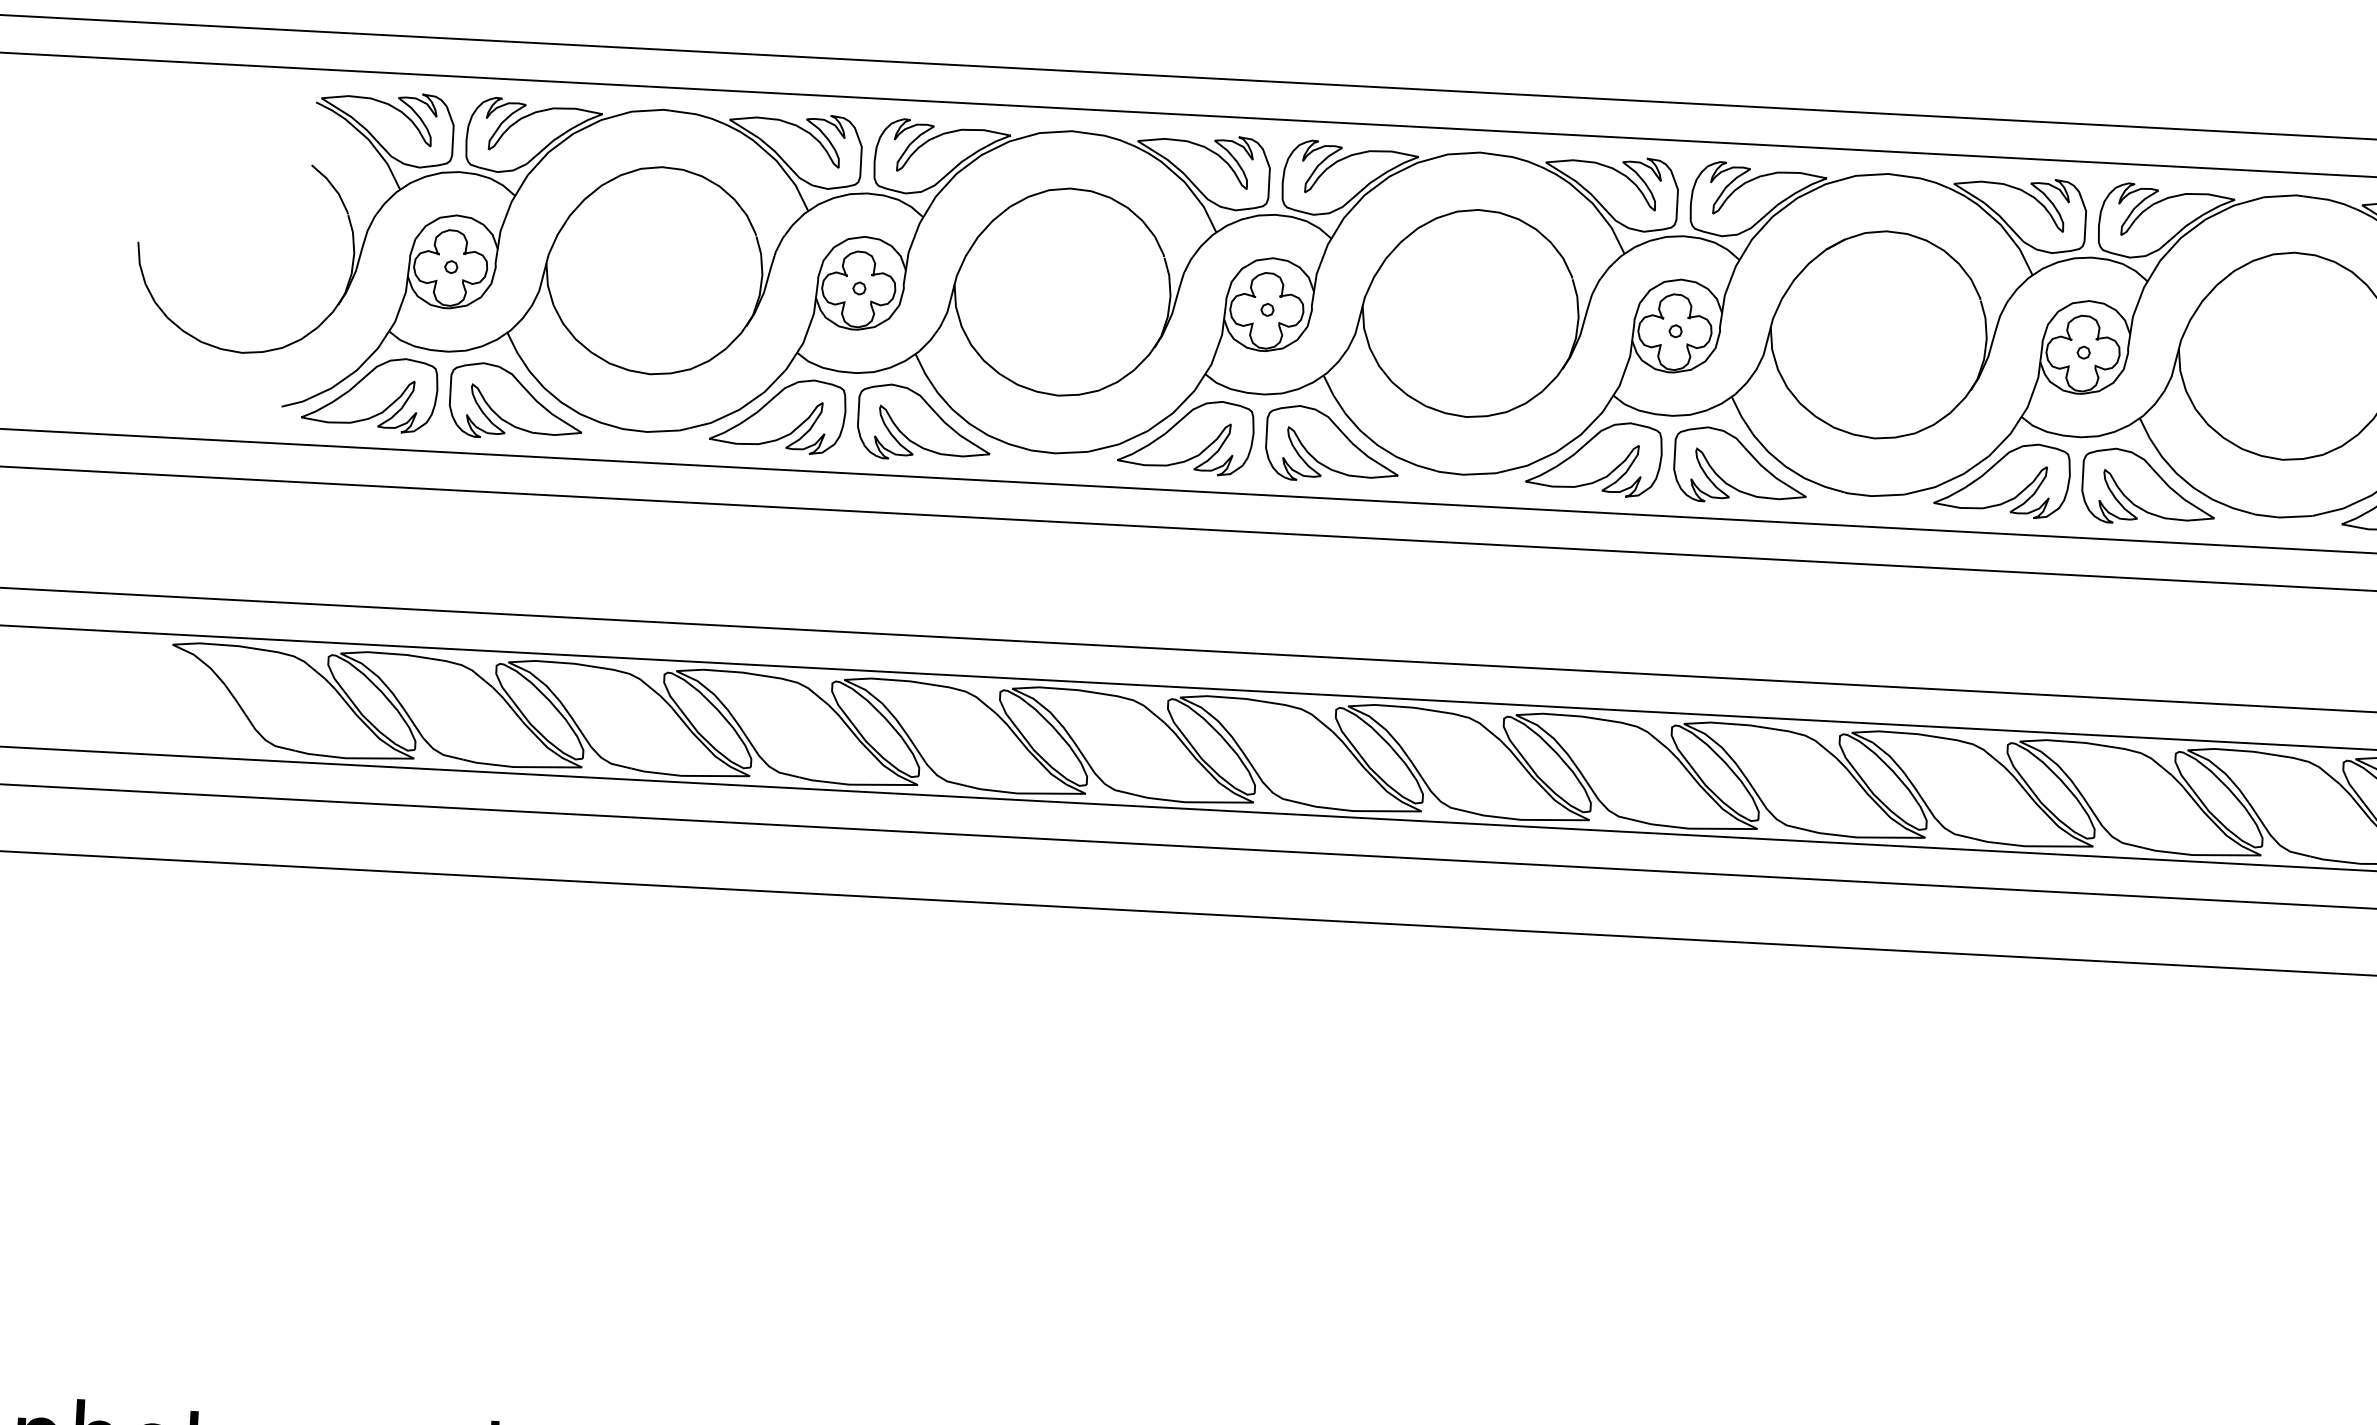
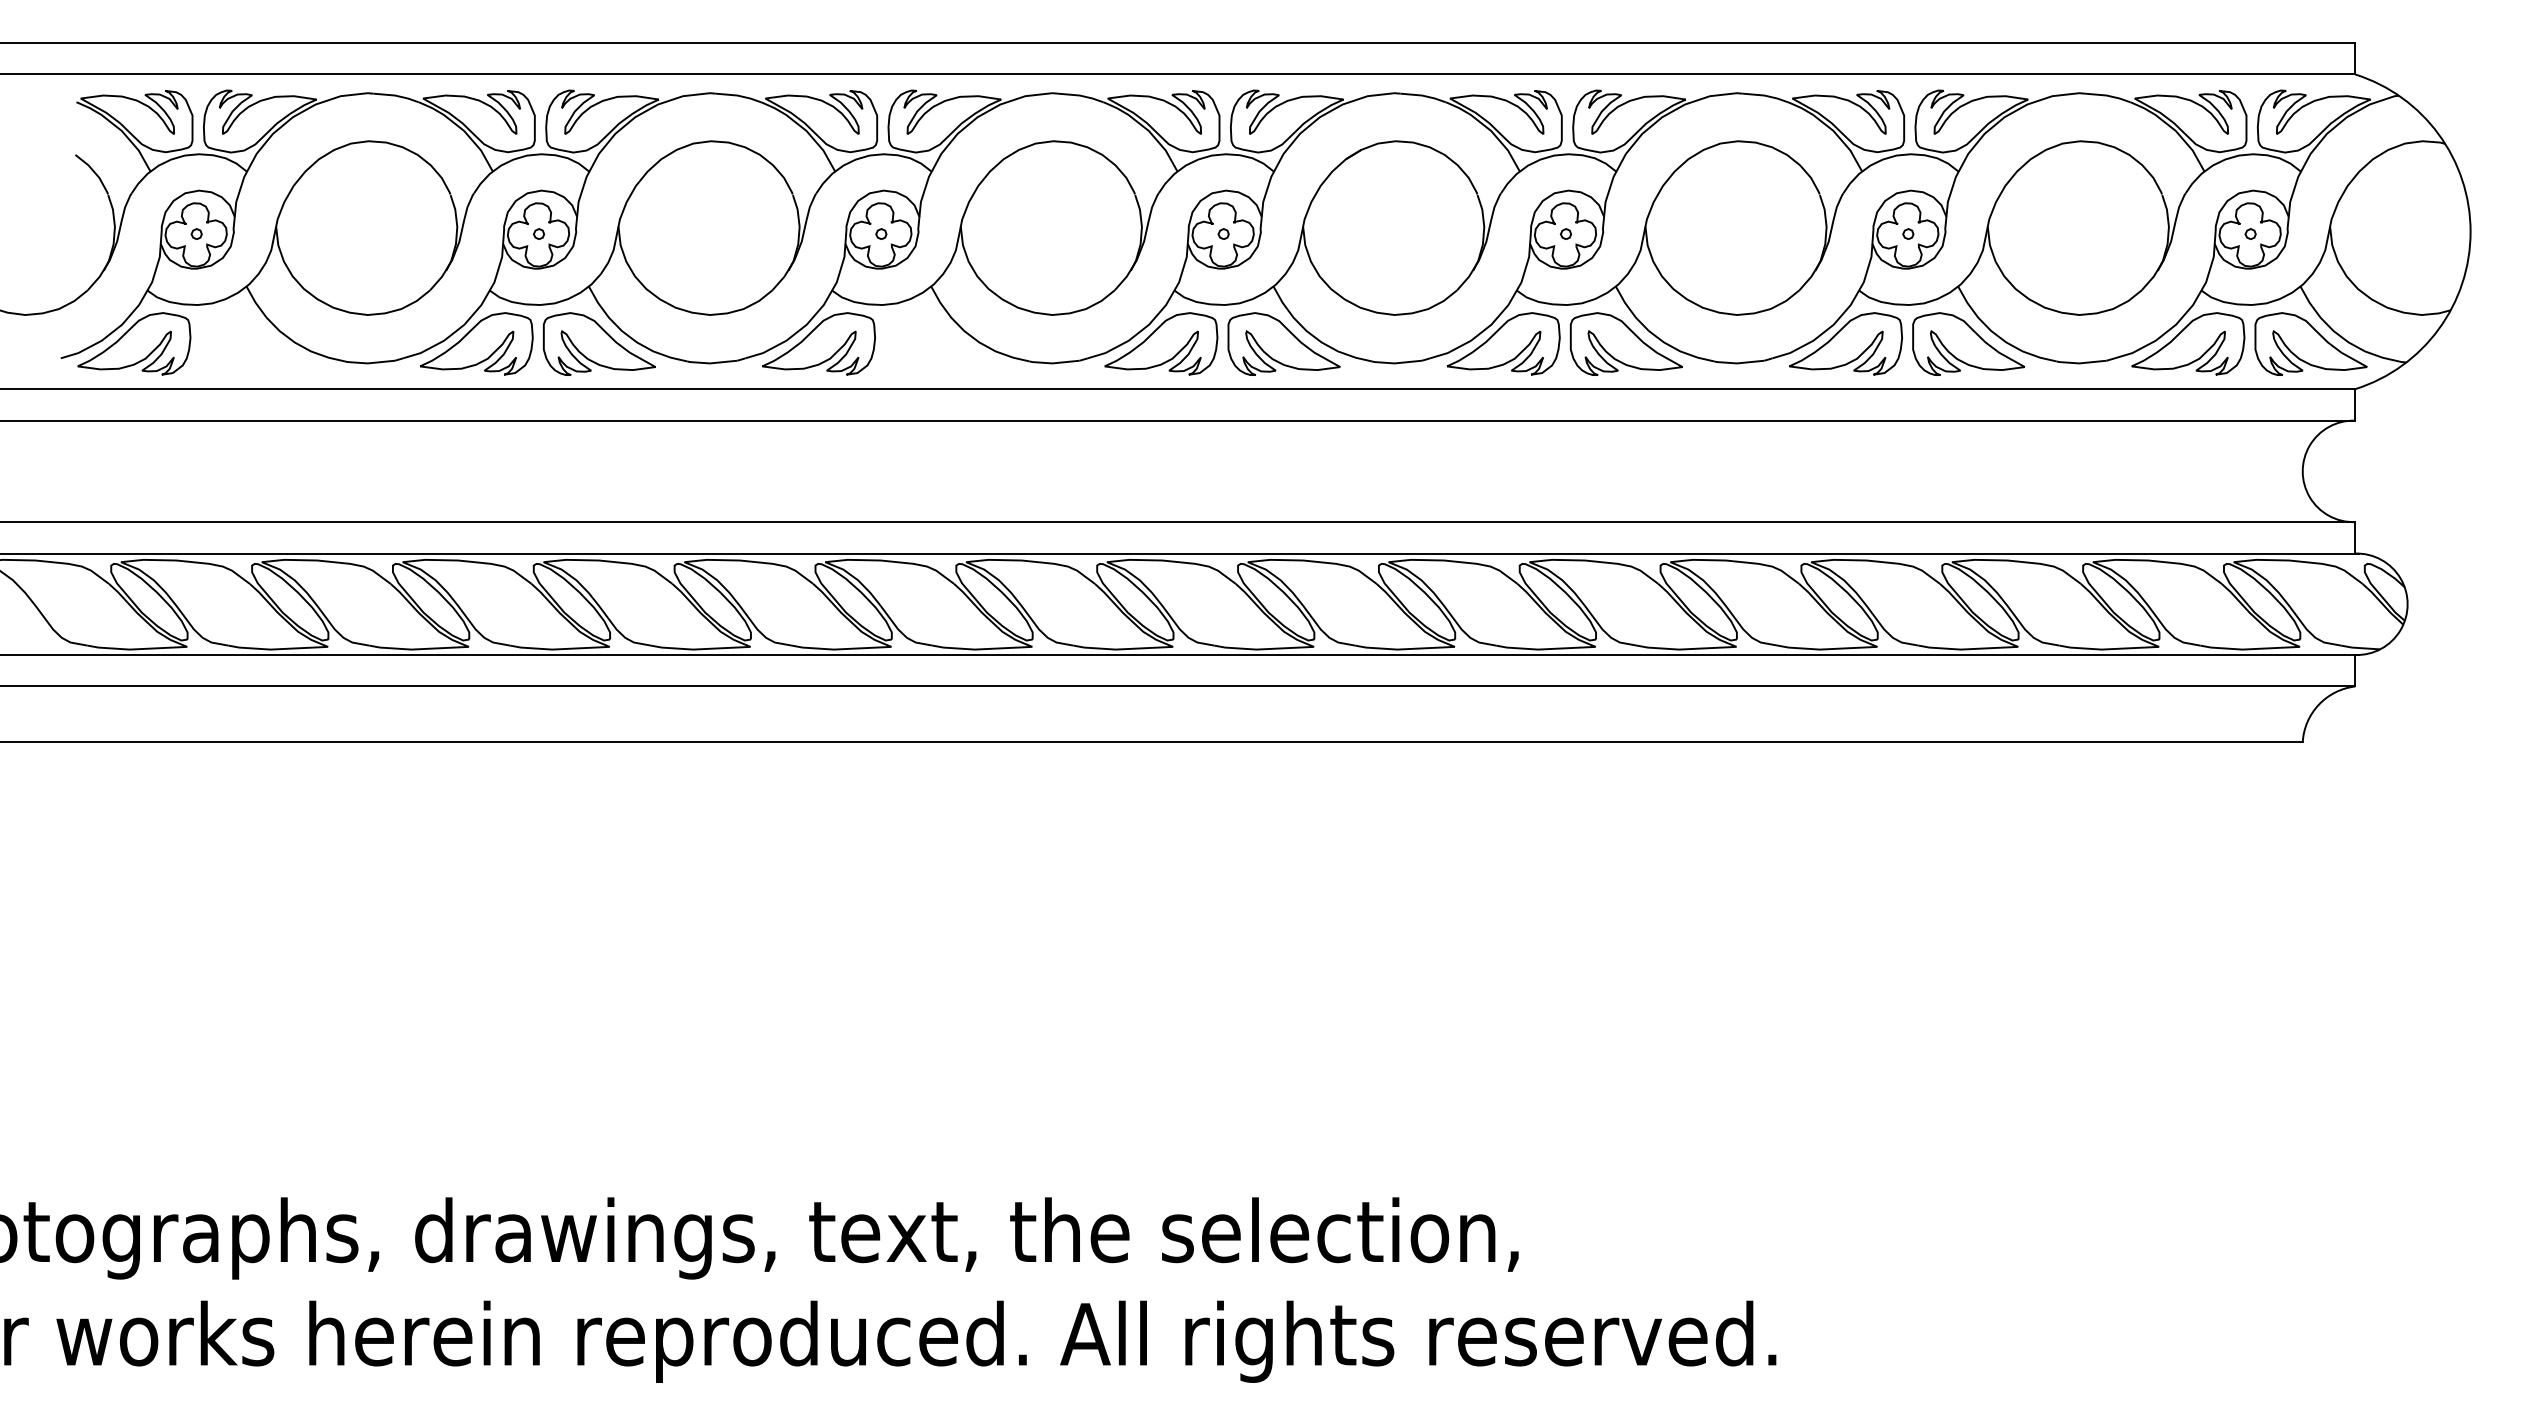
part: (515, 401) -> (256, 343), removed
part: (1332, 444) -> (941, 343), removed

